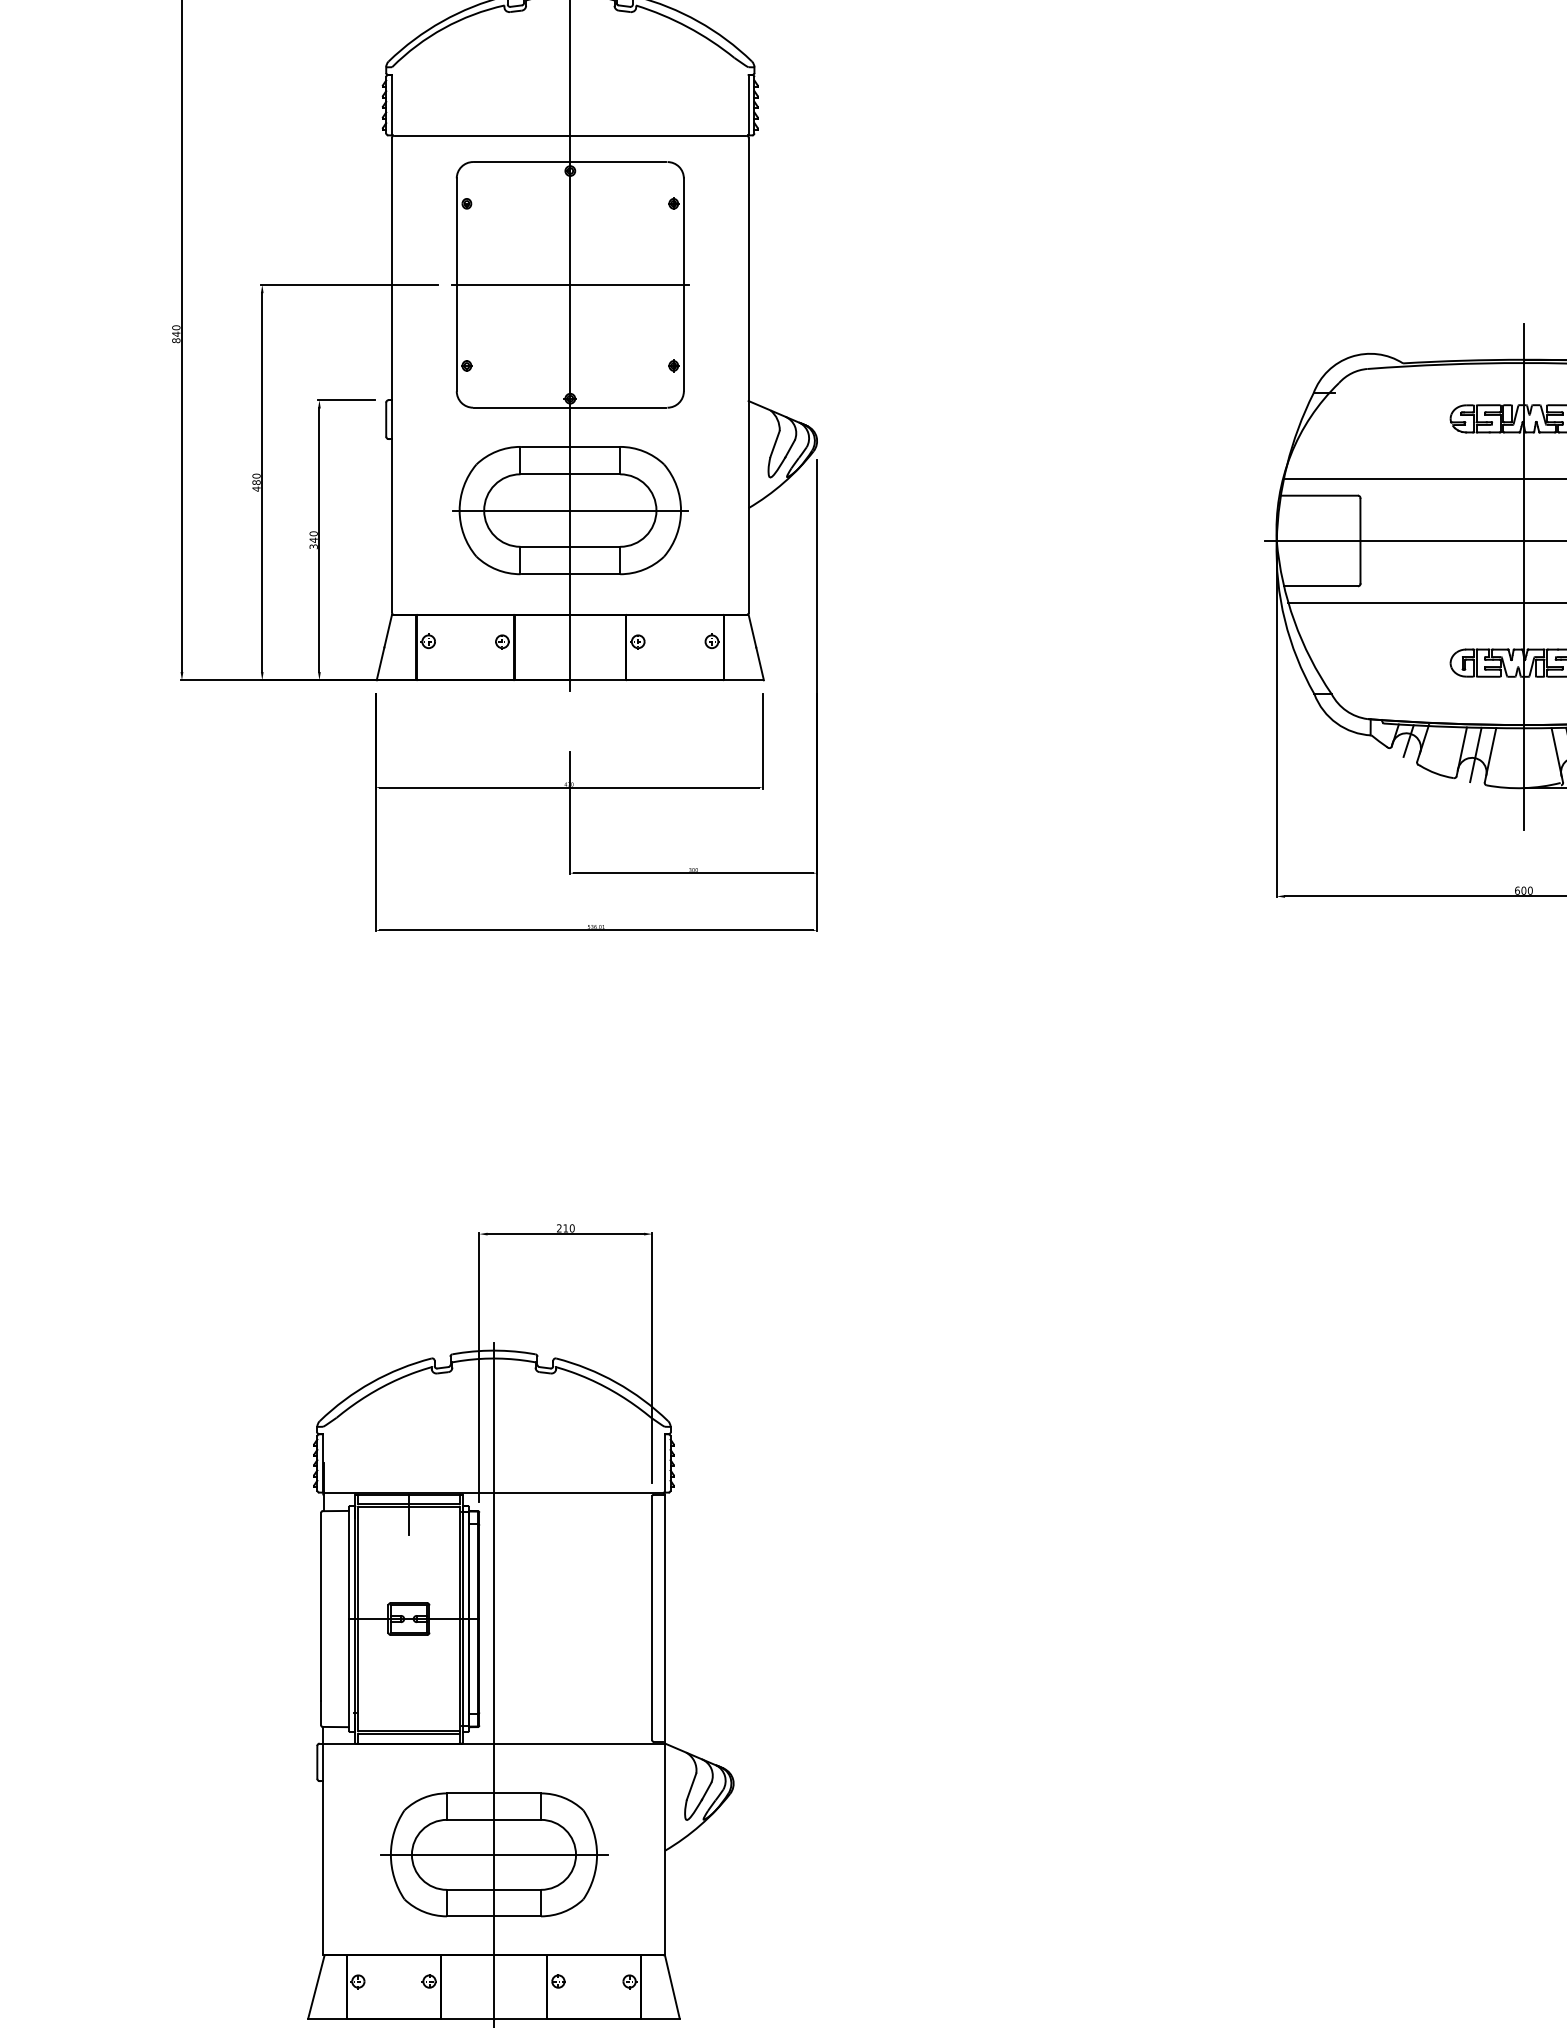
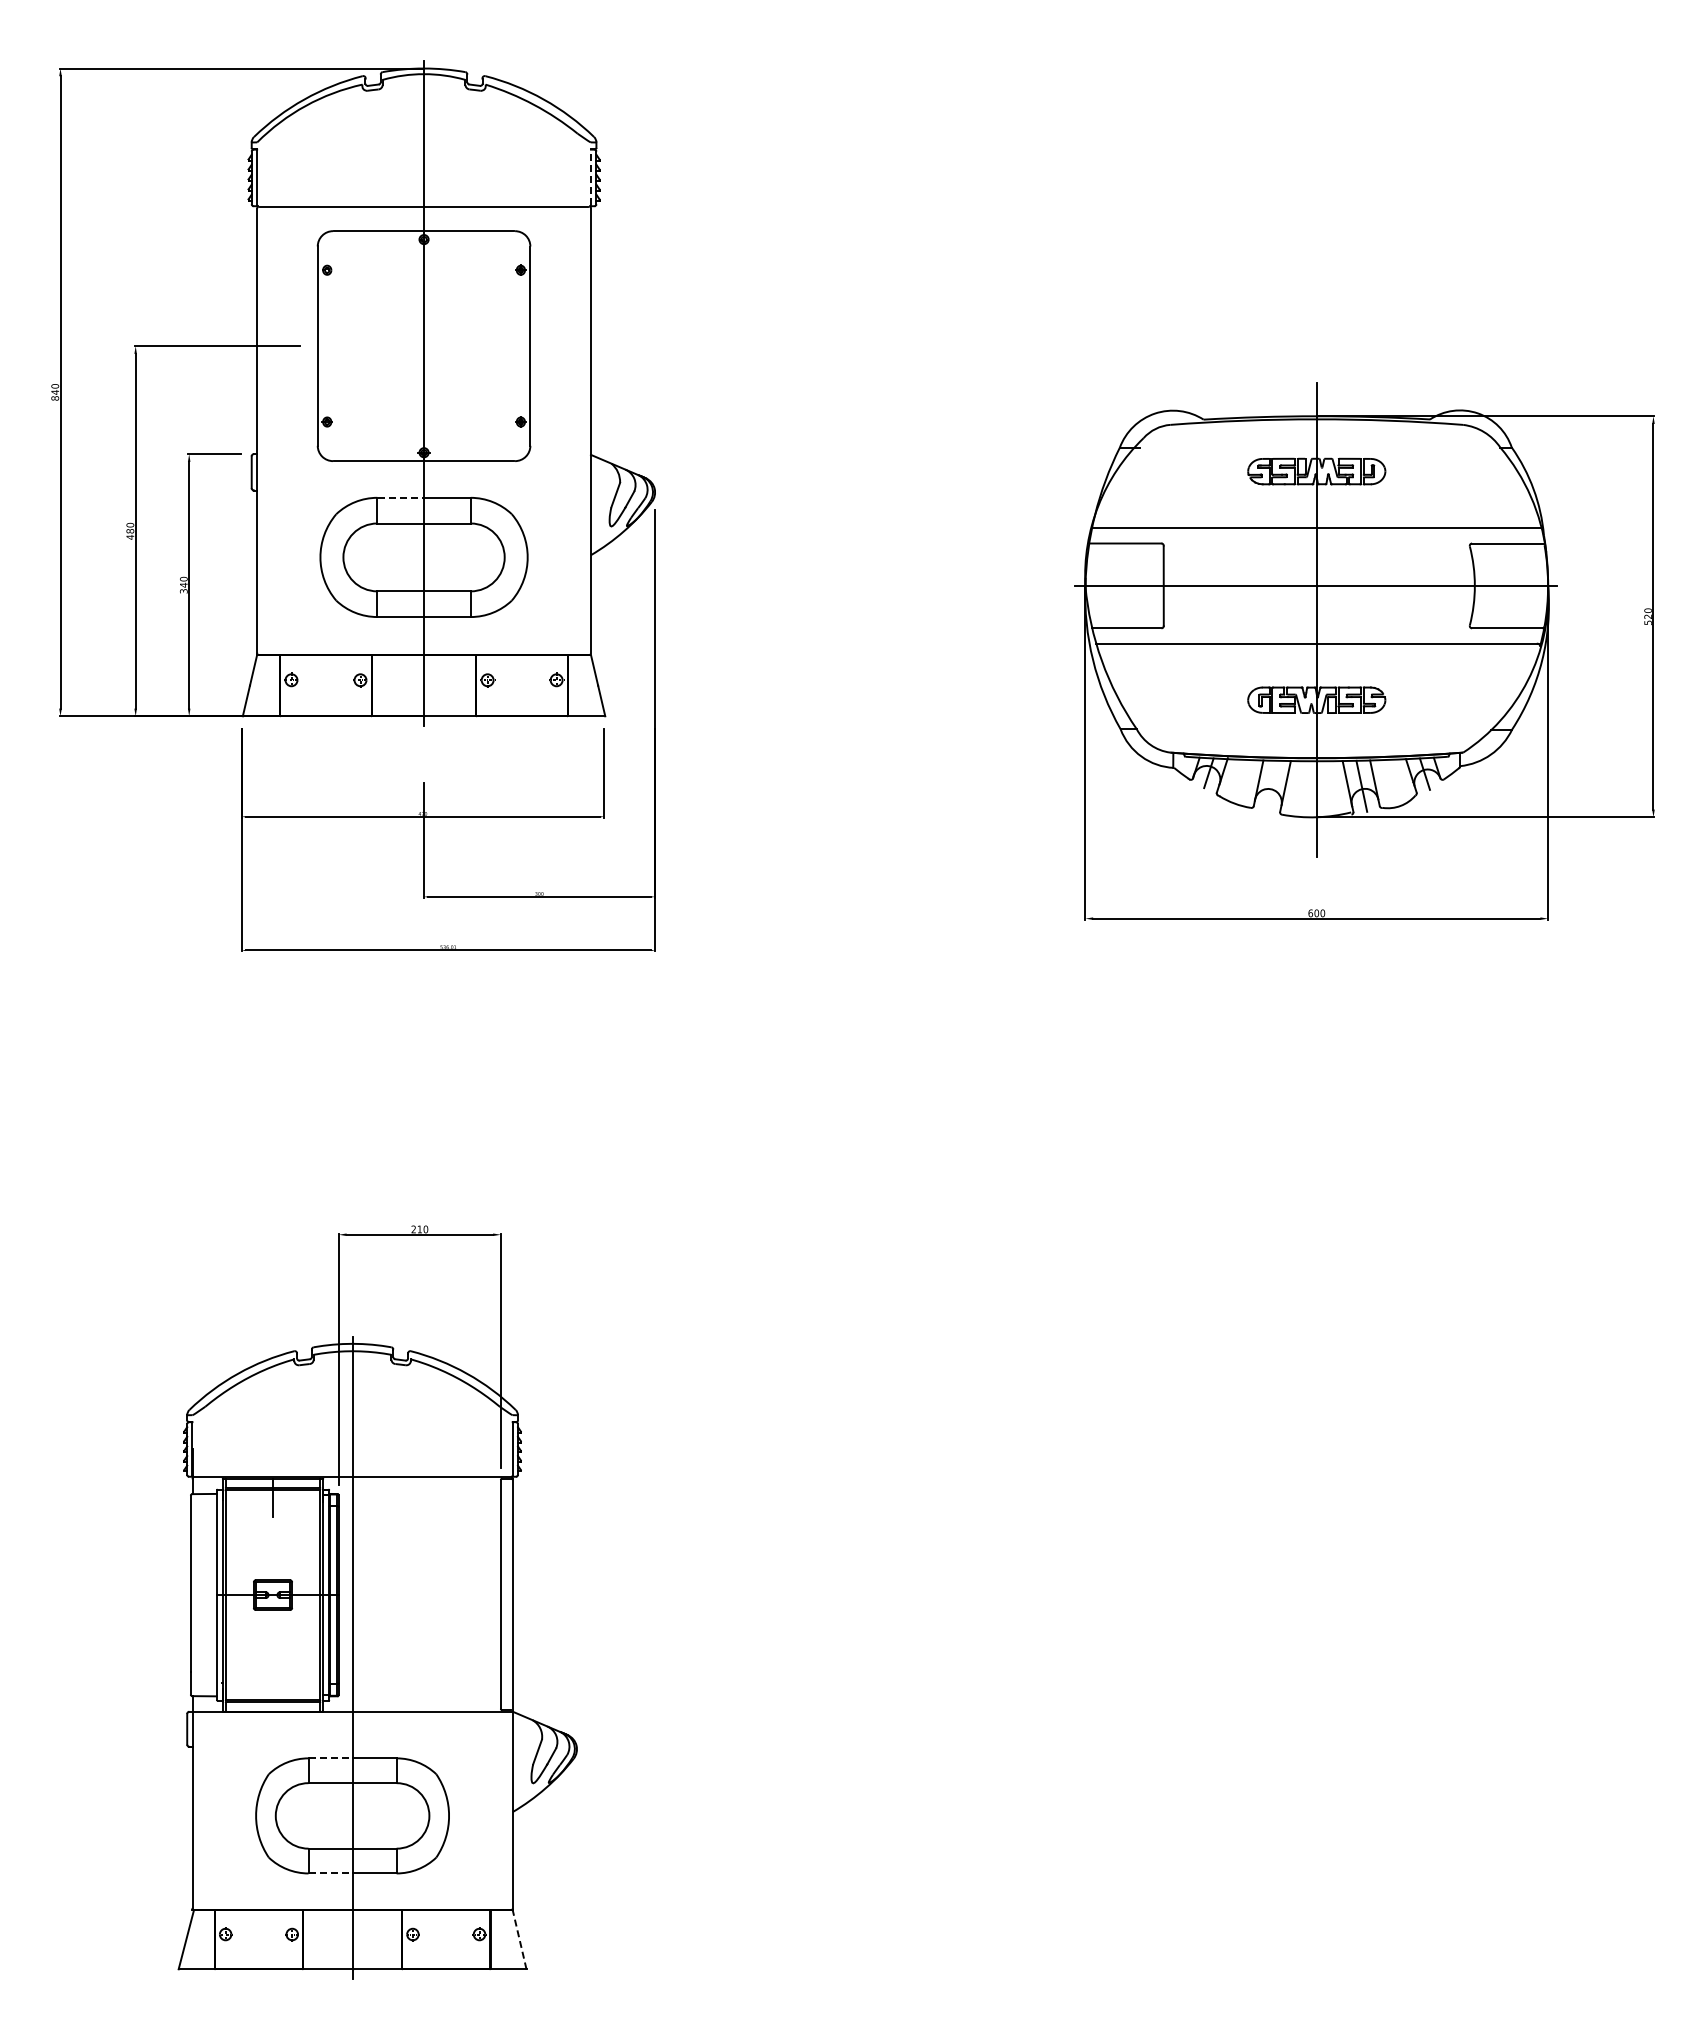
line: (748, 104) -> (590, 177), solid -> dashed
line: (569, 285) -> (423, 346), removed
line: (546, 446) -> (401, 497), solid -> dashed
line: (570, 510) -> (424, 557), removed
line: (1475, 754) -> (1271, 785), removed
line: (471, 1793) -> (331, 1758), solid -> dashed
line: (493, 1854) -> (352, 1815), removed
line: (471, 1916) -> (331, 1873), solid -> dashed
line: (672, 1986) -> (519, 1939), solid -> dashed

